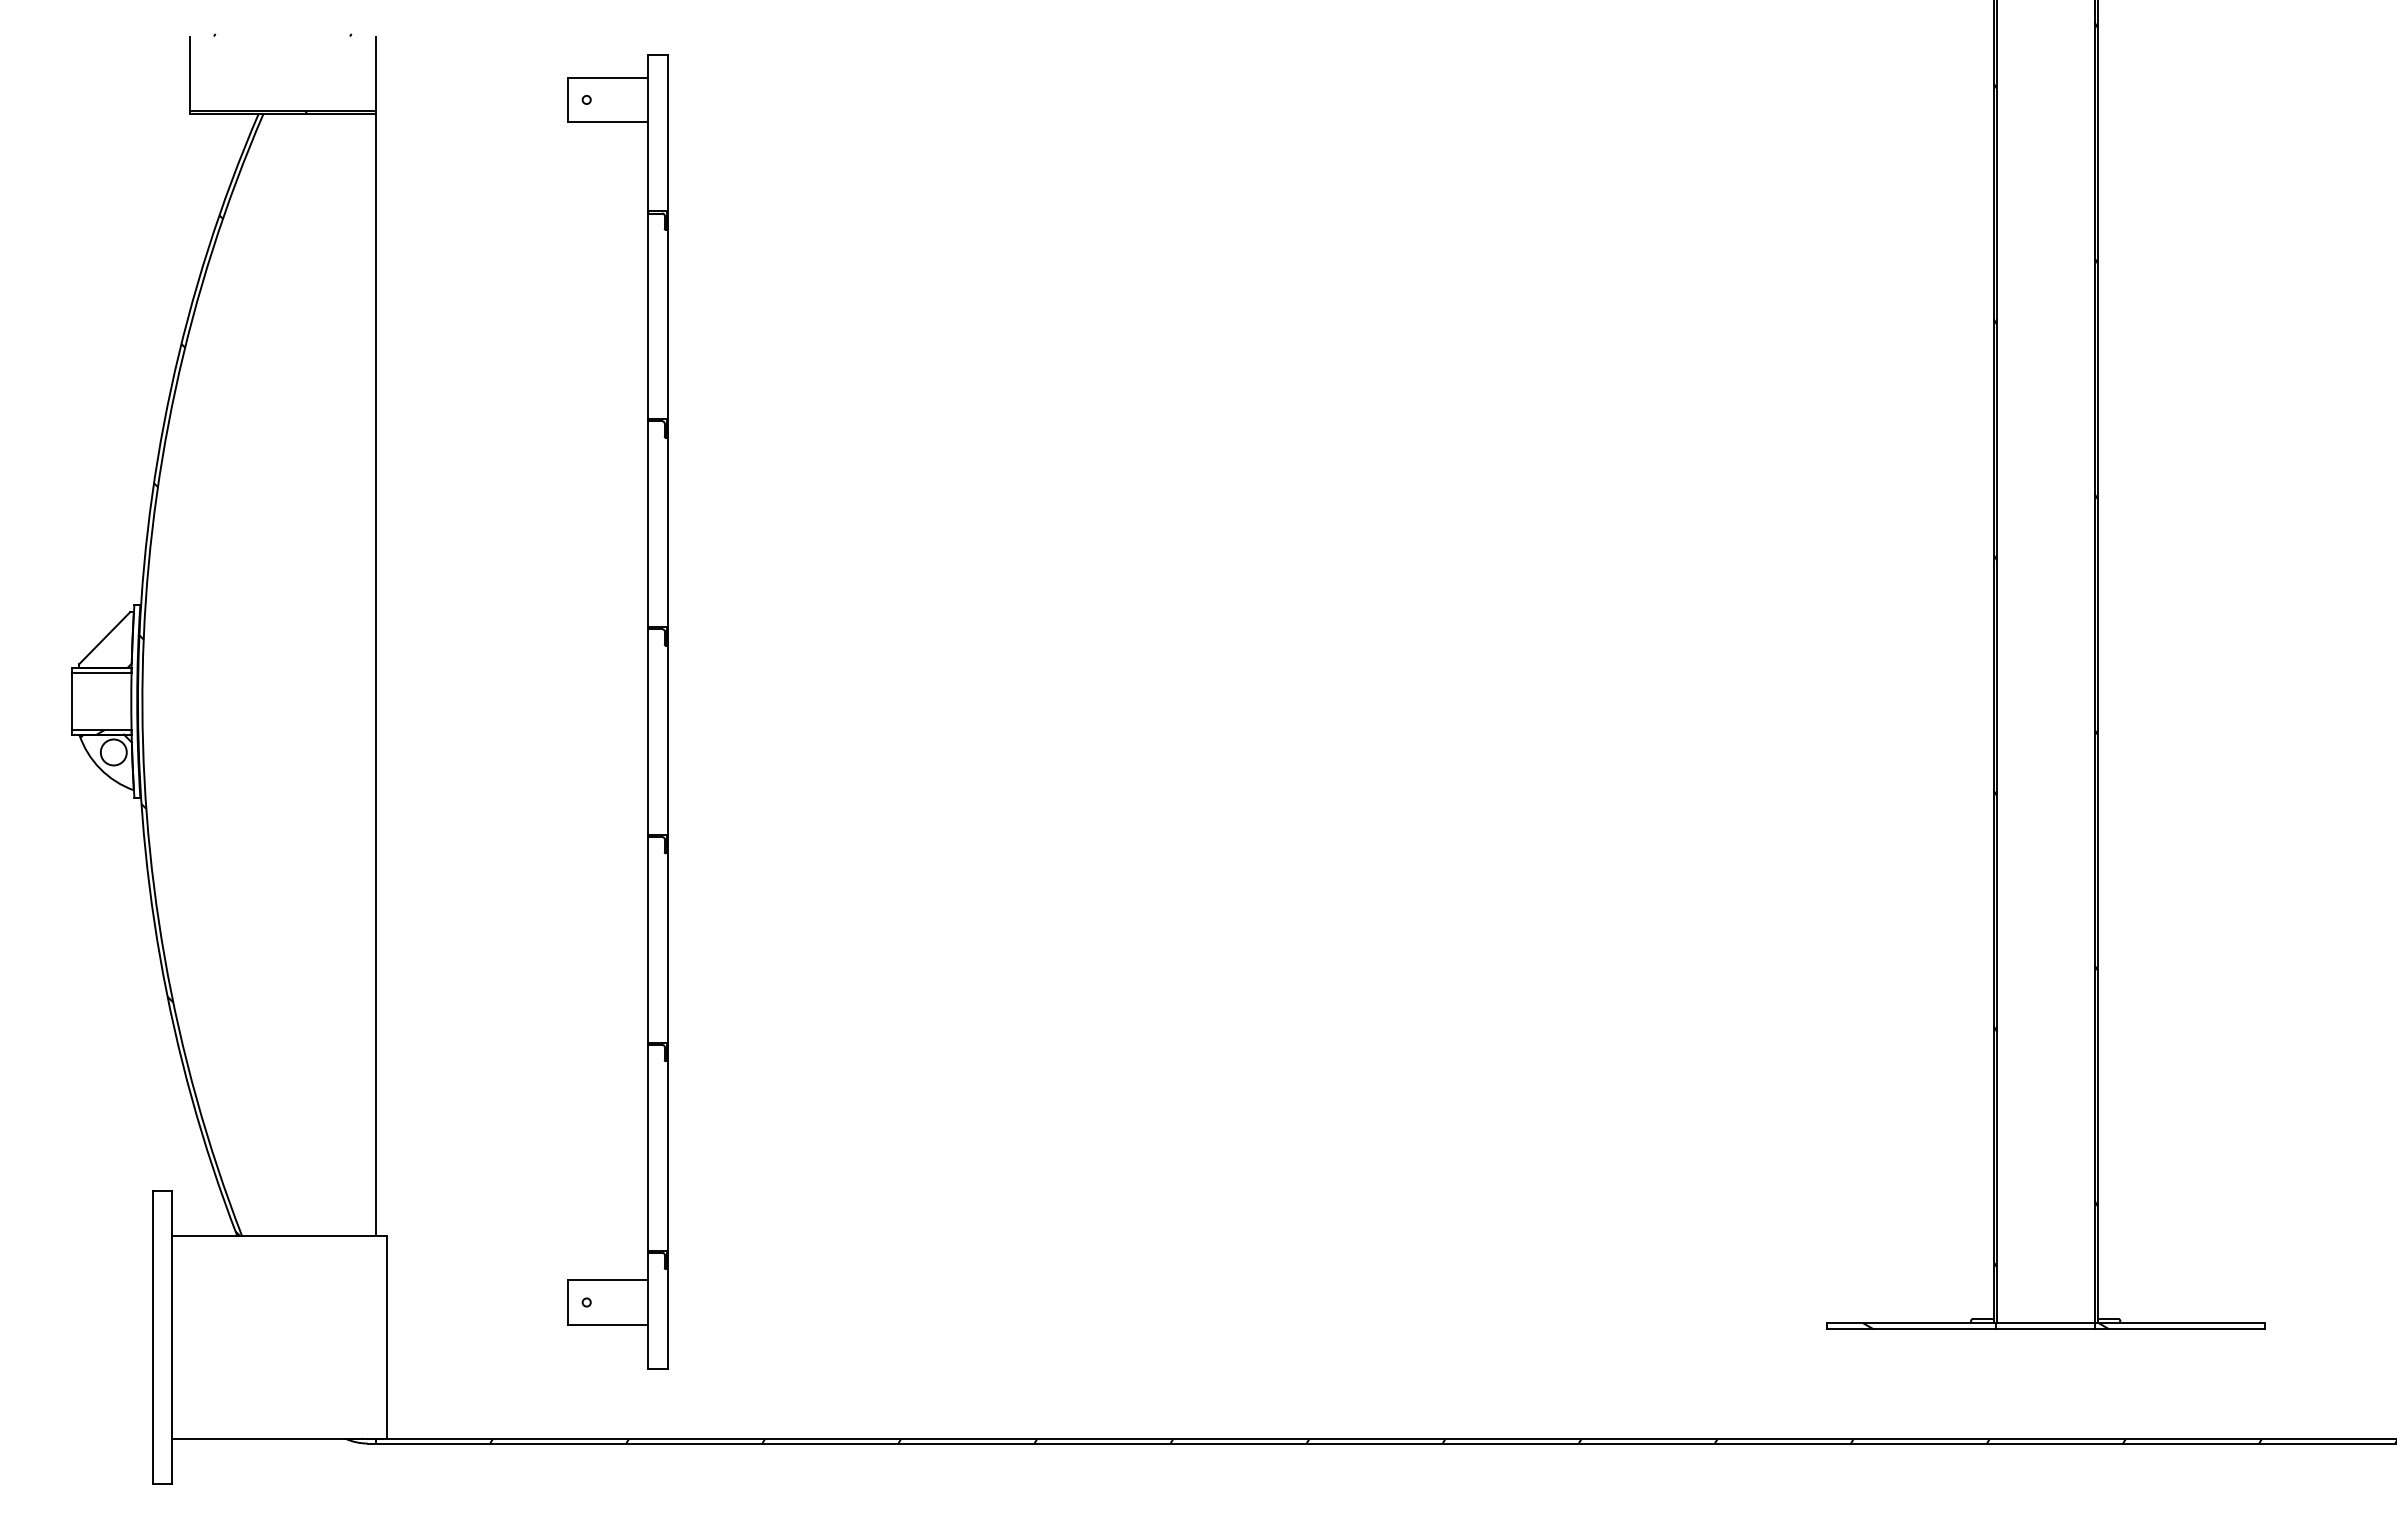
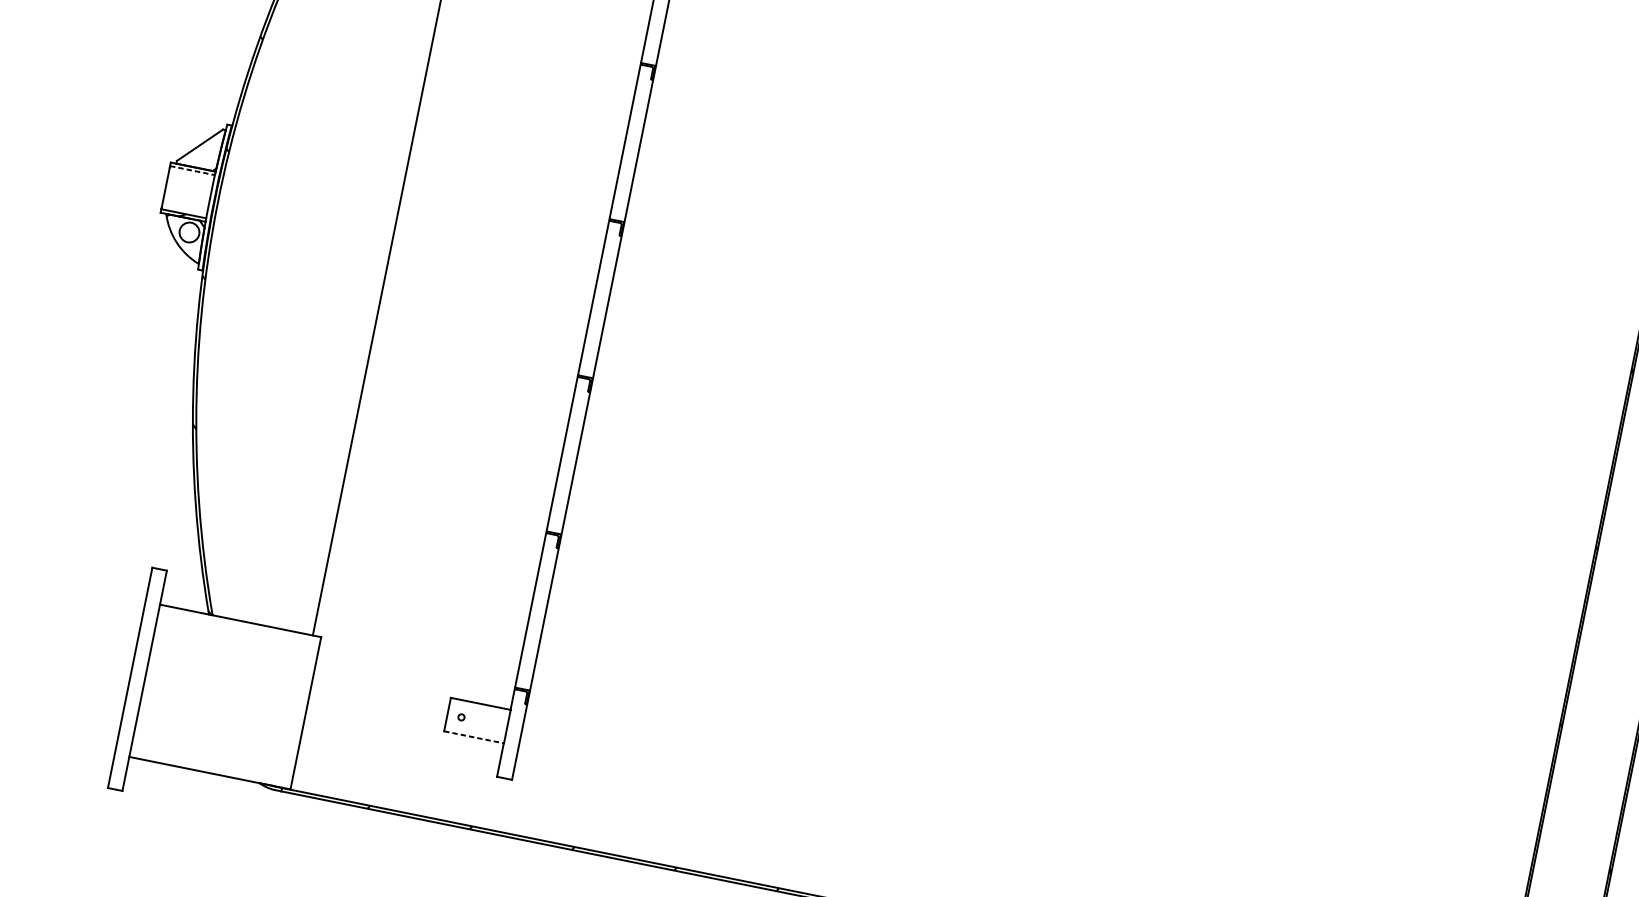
line: (101, 672) -> (192, 170), solid -> dashed
line: (608, 1324) -> (474, 737), solid -> dashed

